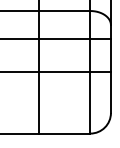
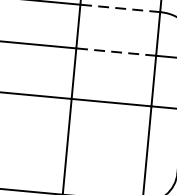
line: (64, 11) -> (120, 9), solid -> dashed
line: (64, 39) -> (116, 52), solid -> dashed

